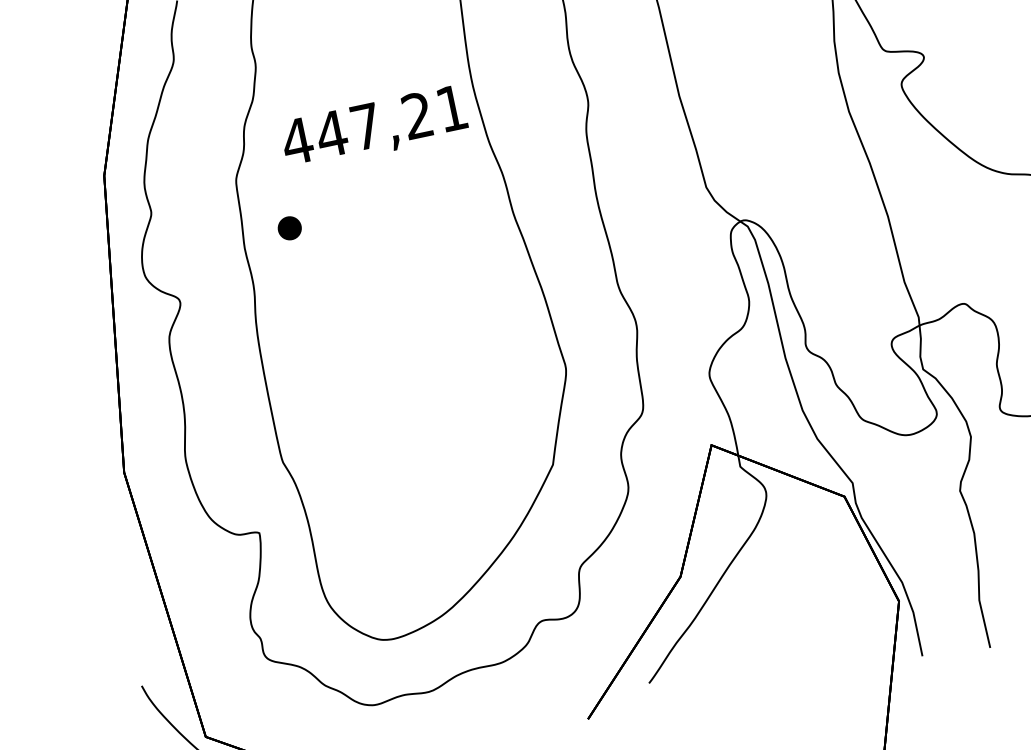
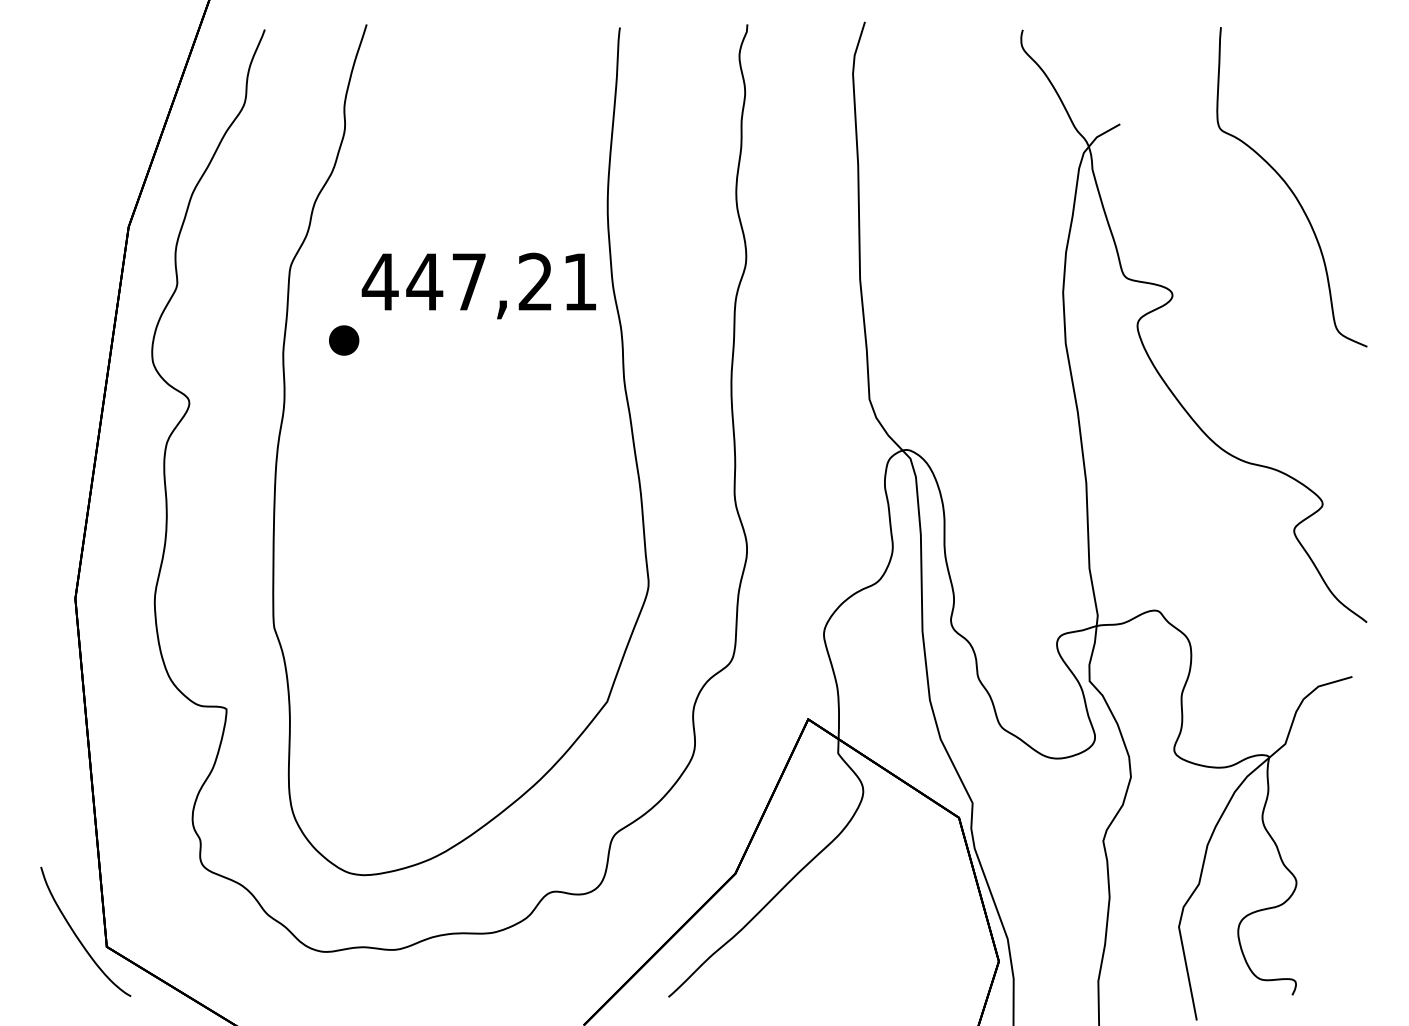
text: (373, 127) -> (478, 285), moved

